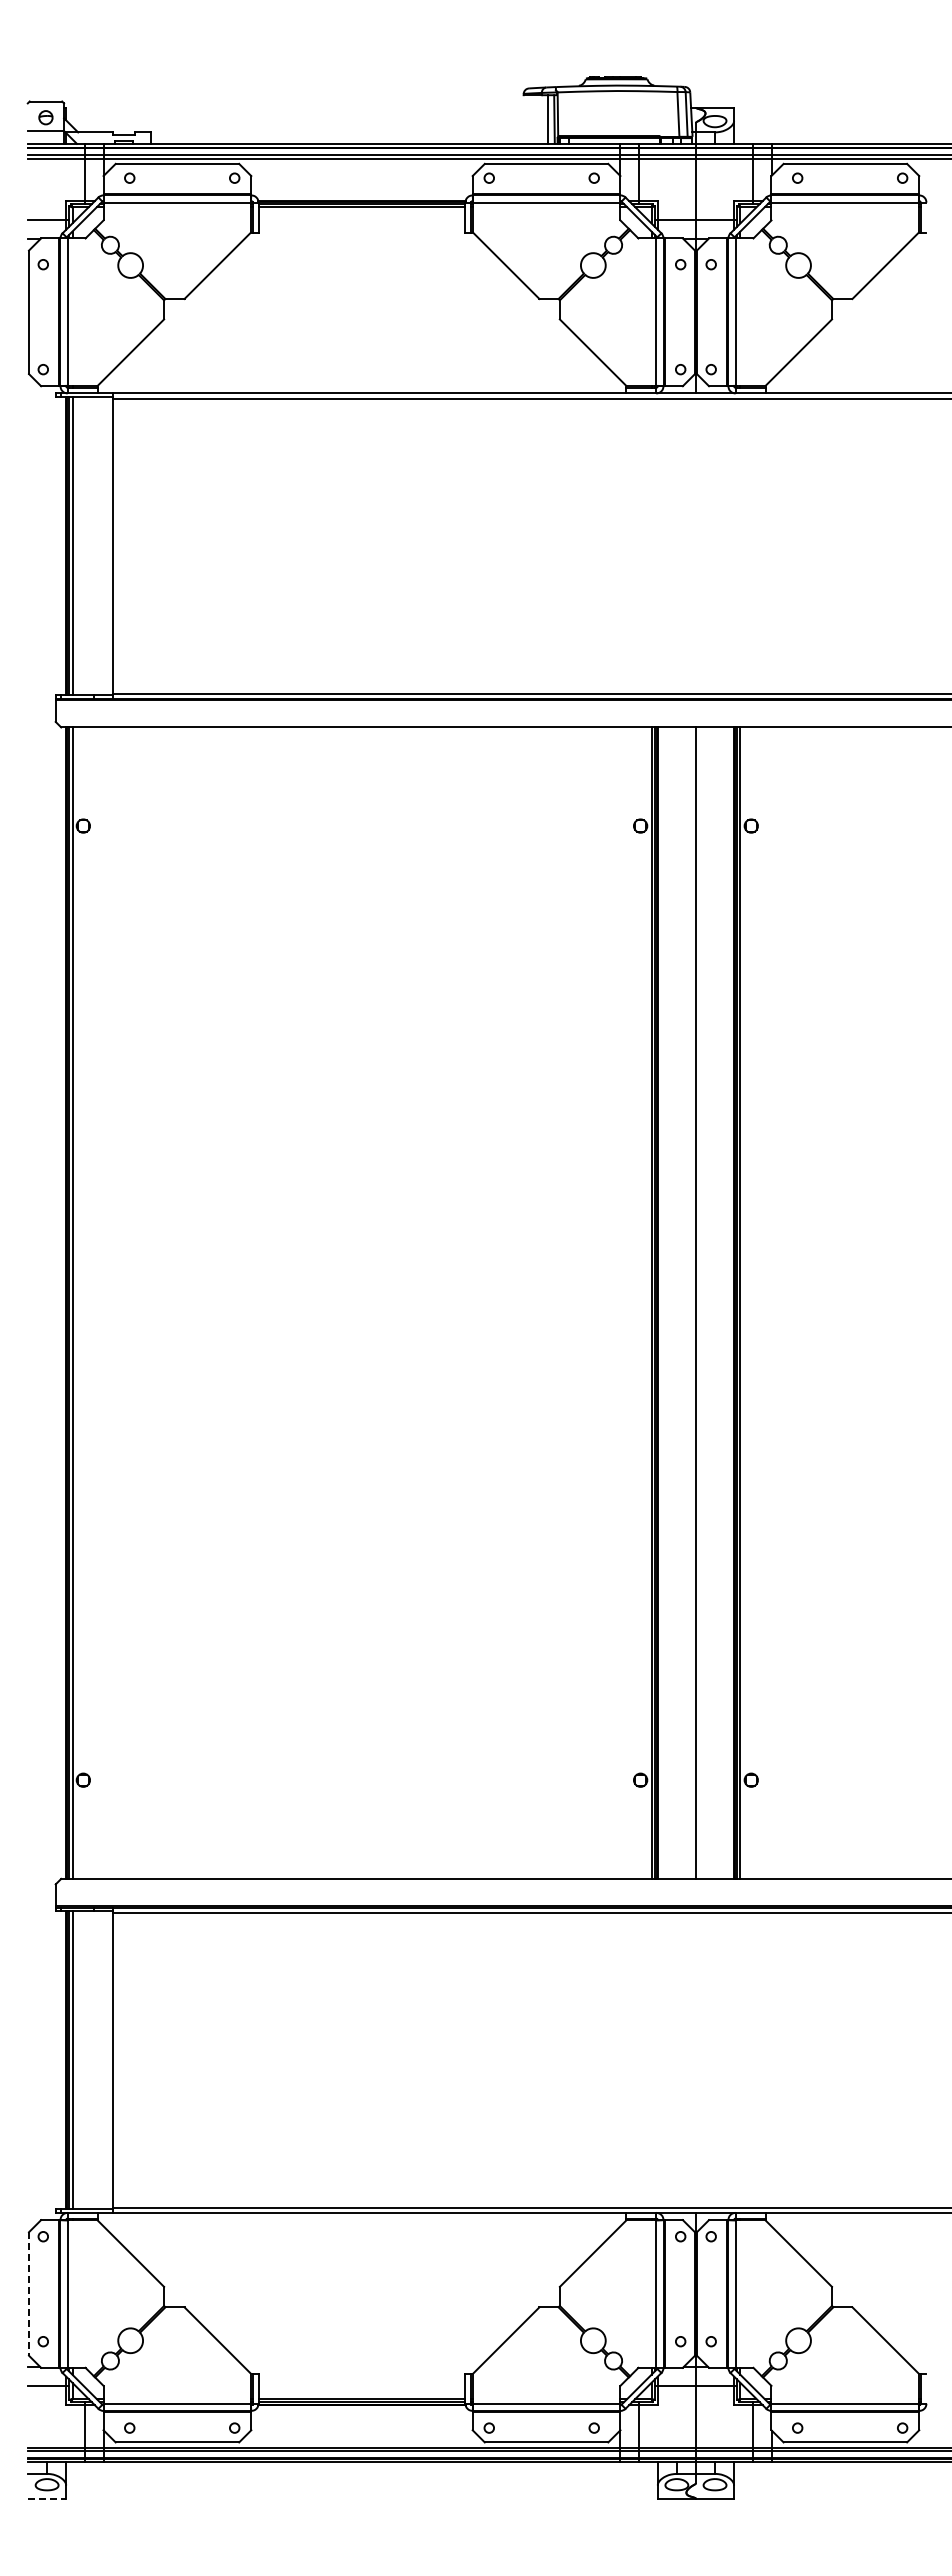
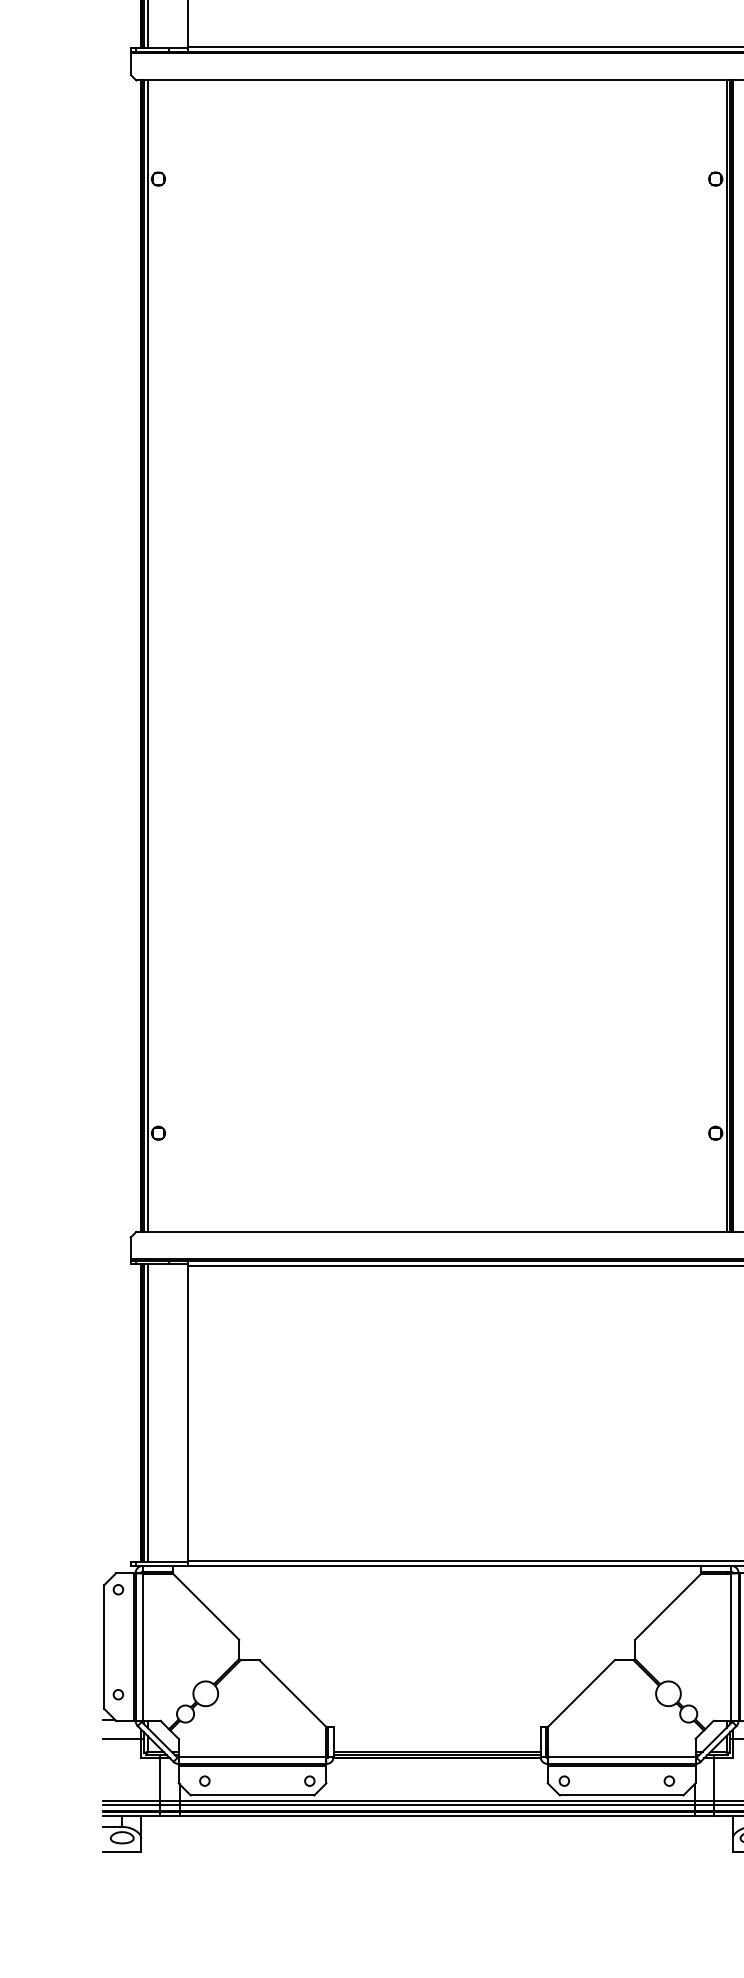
line: (29, 2293) -> (104, 1646), dashed -> solid
line: (47, 2498) -> (122, 1851), dashed -> solid

